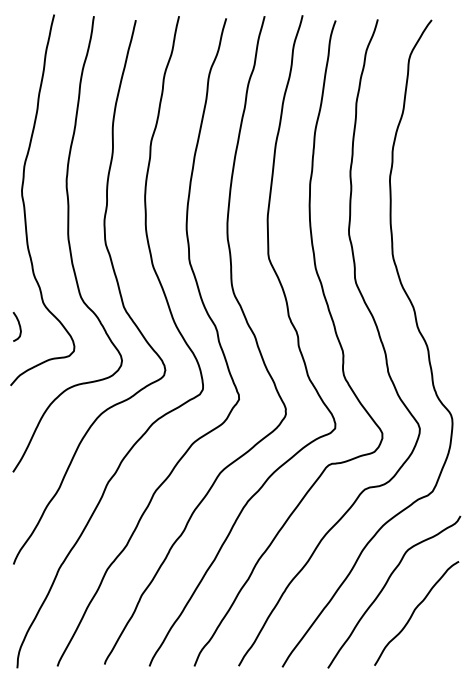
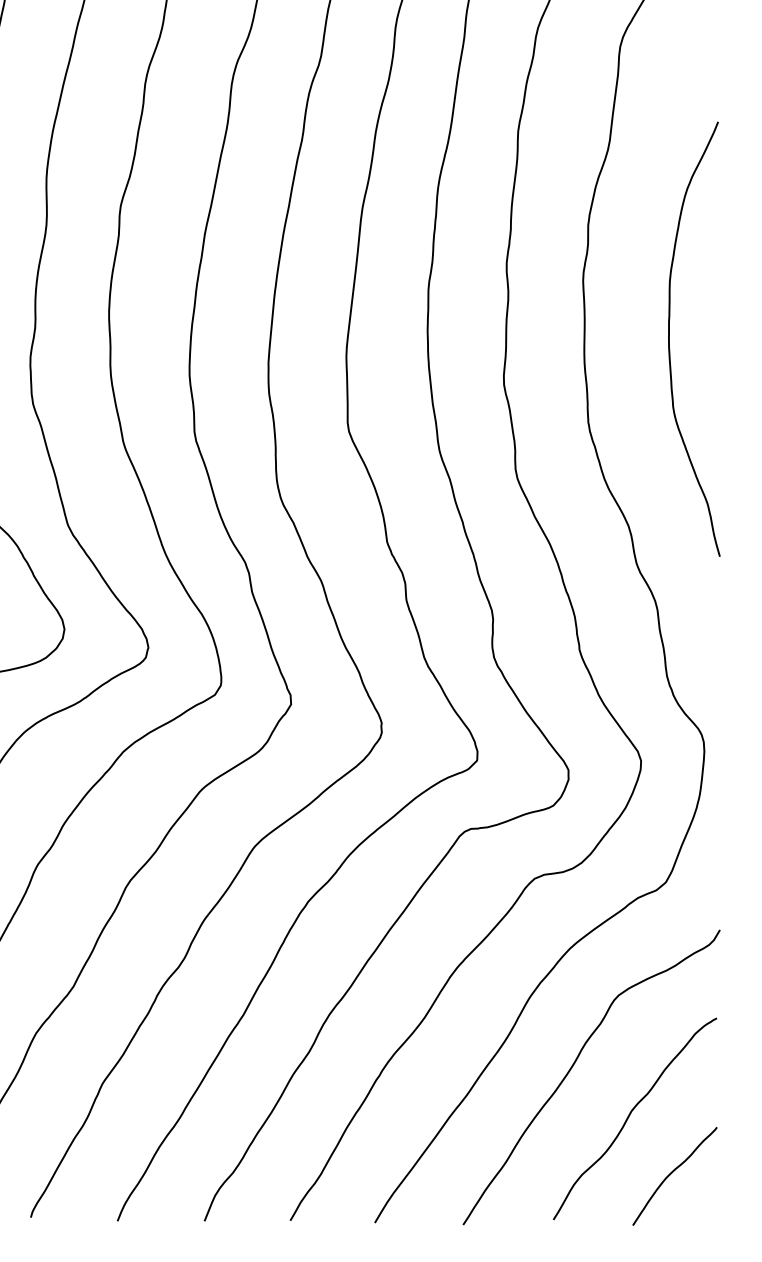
curve: (435, 210) -> (671, 338), added
curve: (436, 641) -> (673, 1172), added

